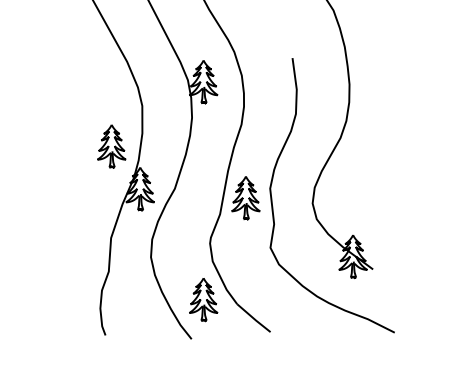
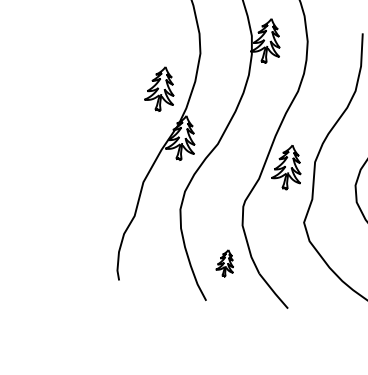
part: (203, 300) -> (225, 263), size x0.6

